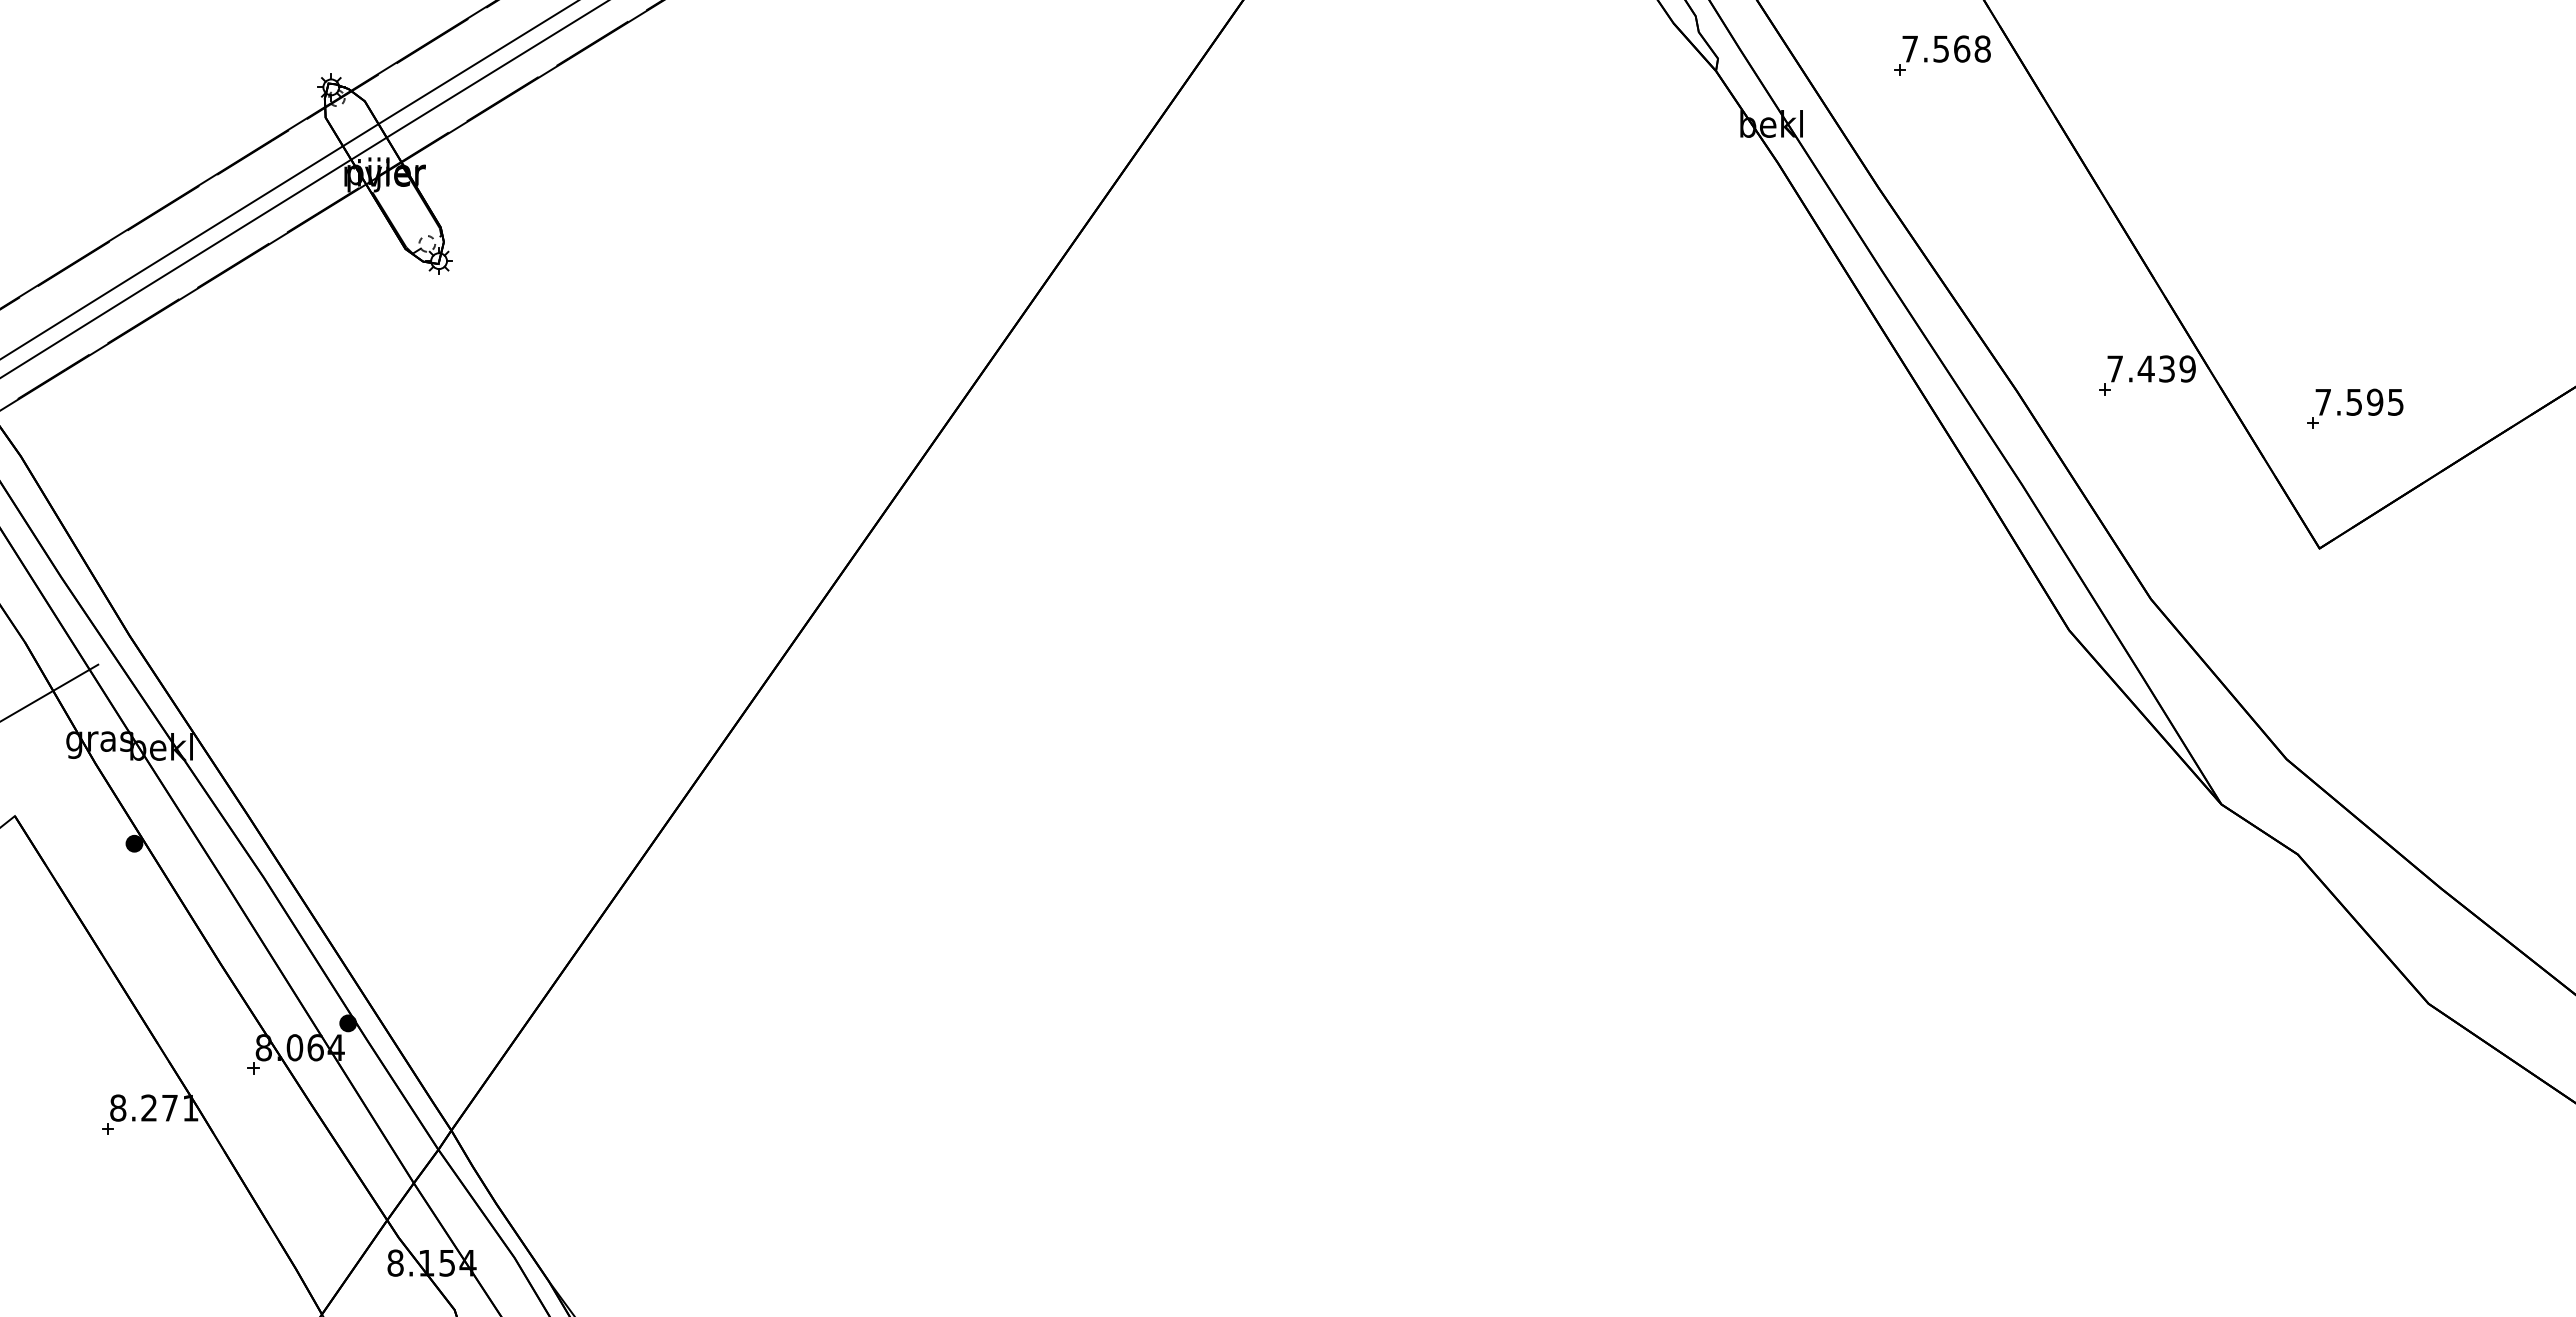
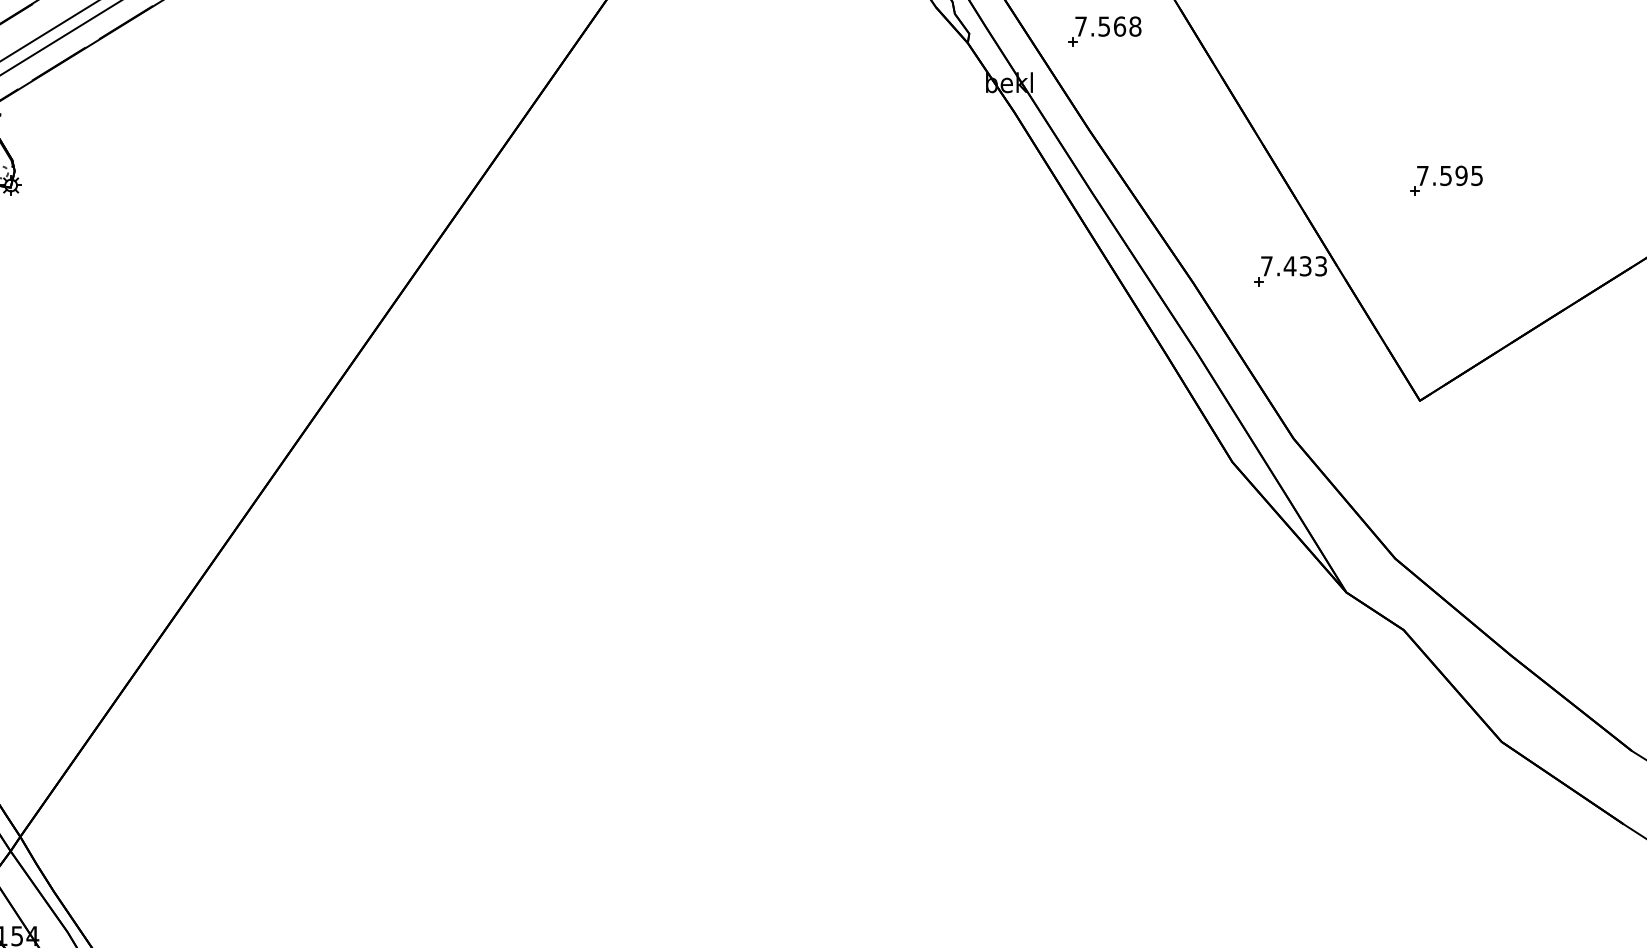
part: (1942, 55) -> (1105, 31), moved
text: (2187, 368) -> (1321, 265), 7.439 -> 7.433
part: (2355, 408) -> (1446, 180), moved

